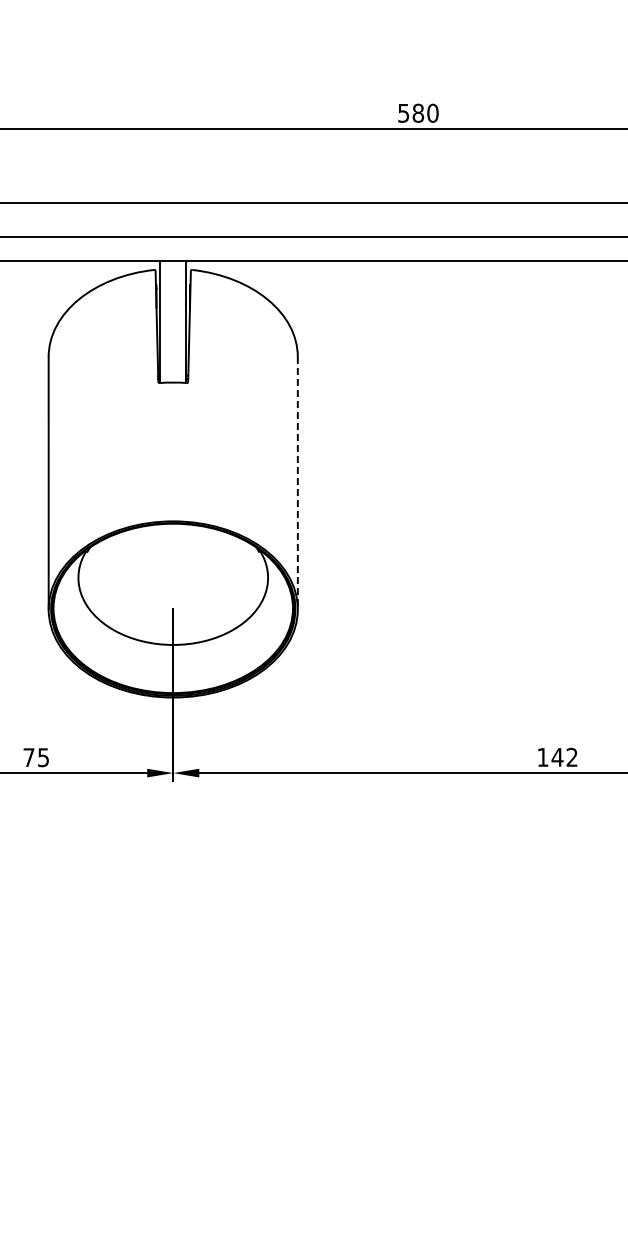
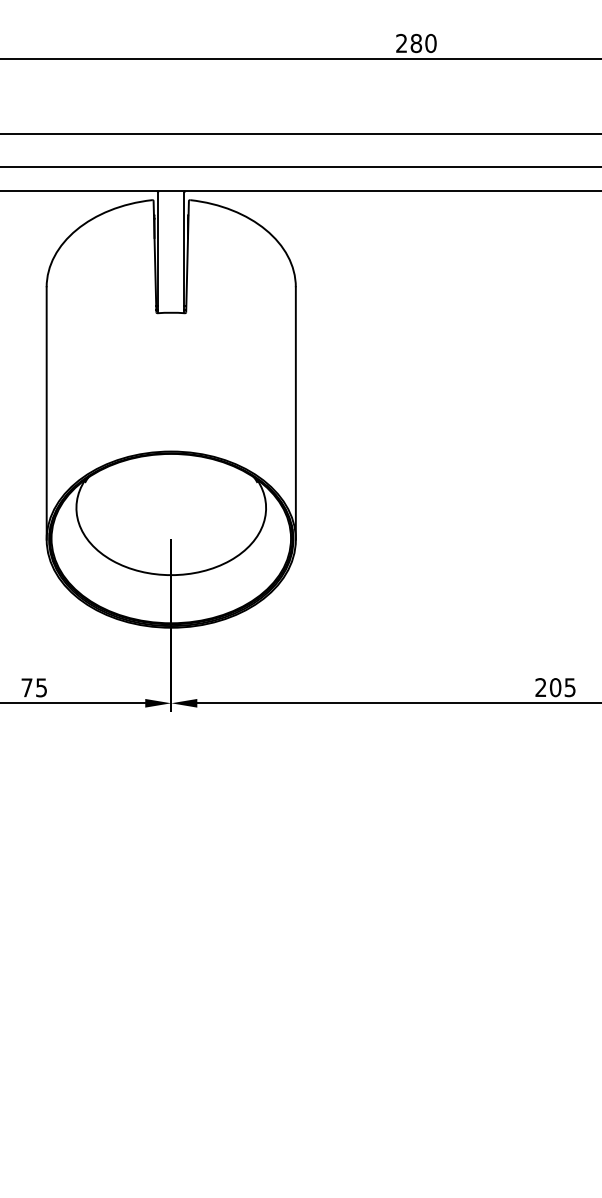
text: (403, 112) -> (401, 42), 580 -> 280
line: (297, 483) -> (295, 413), dashed -> solid
text: (557, 756) -> (555, 686), 142 -> 205

